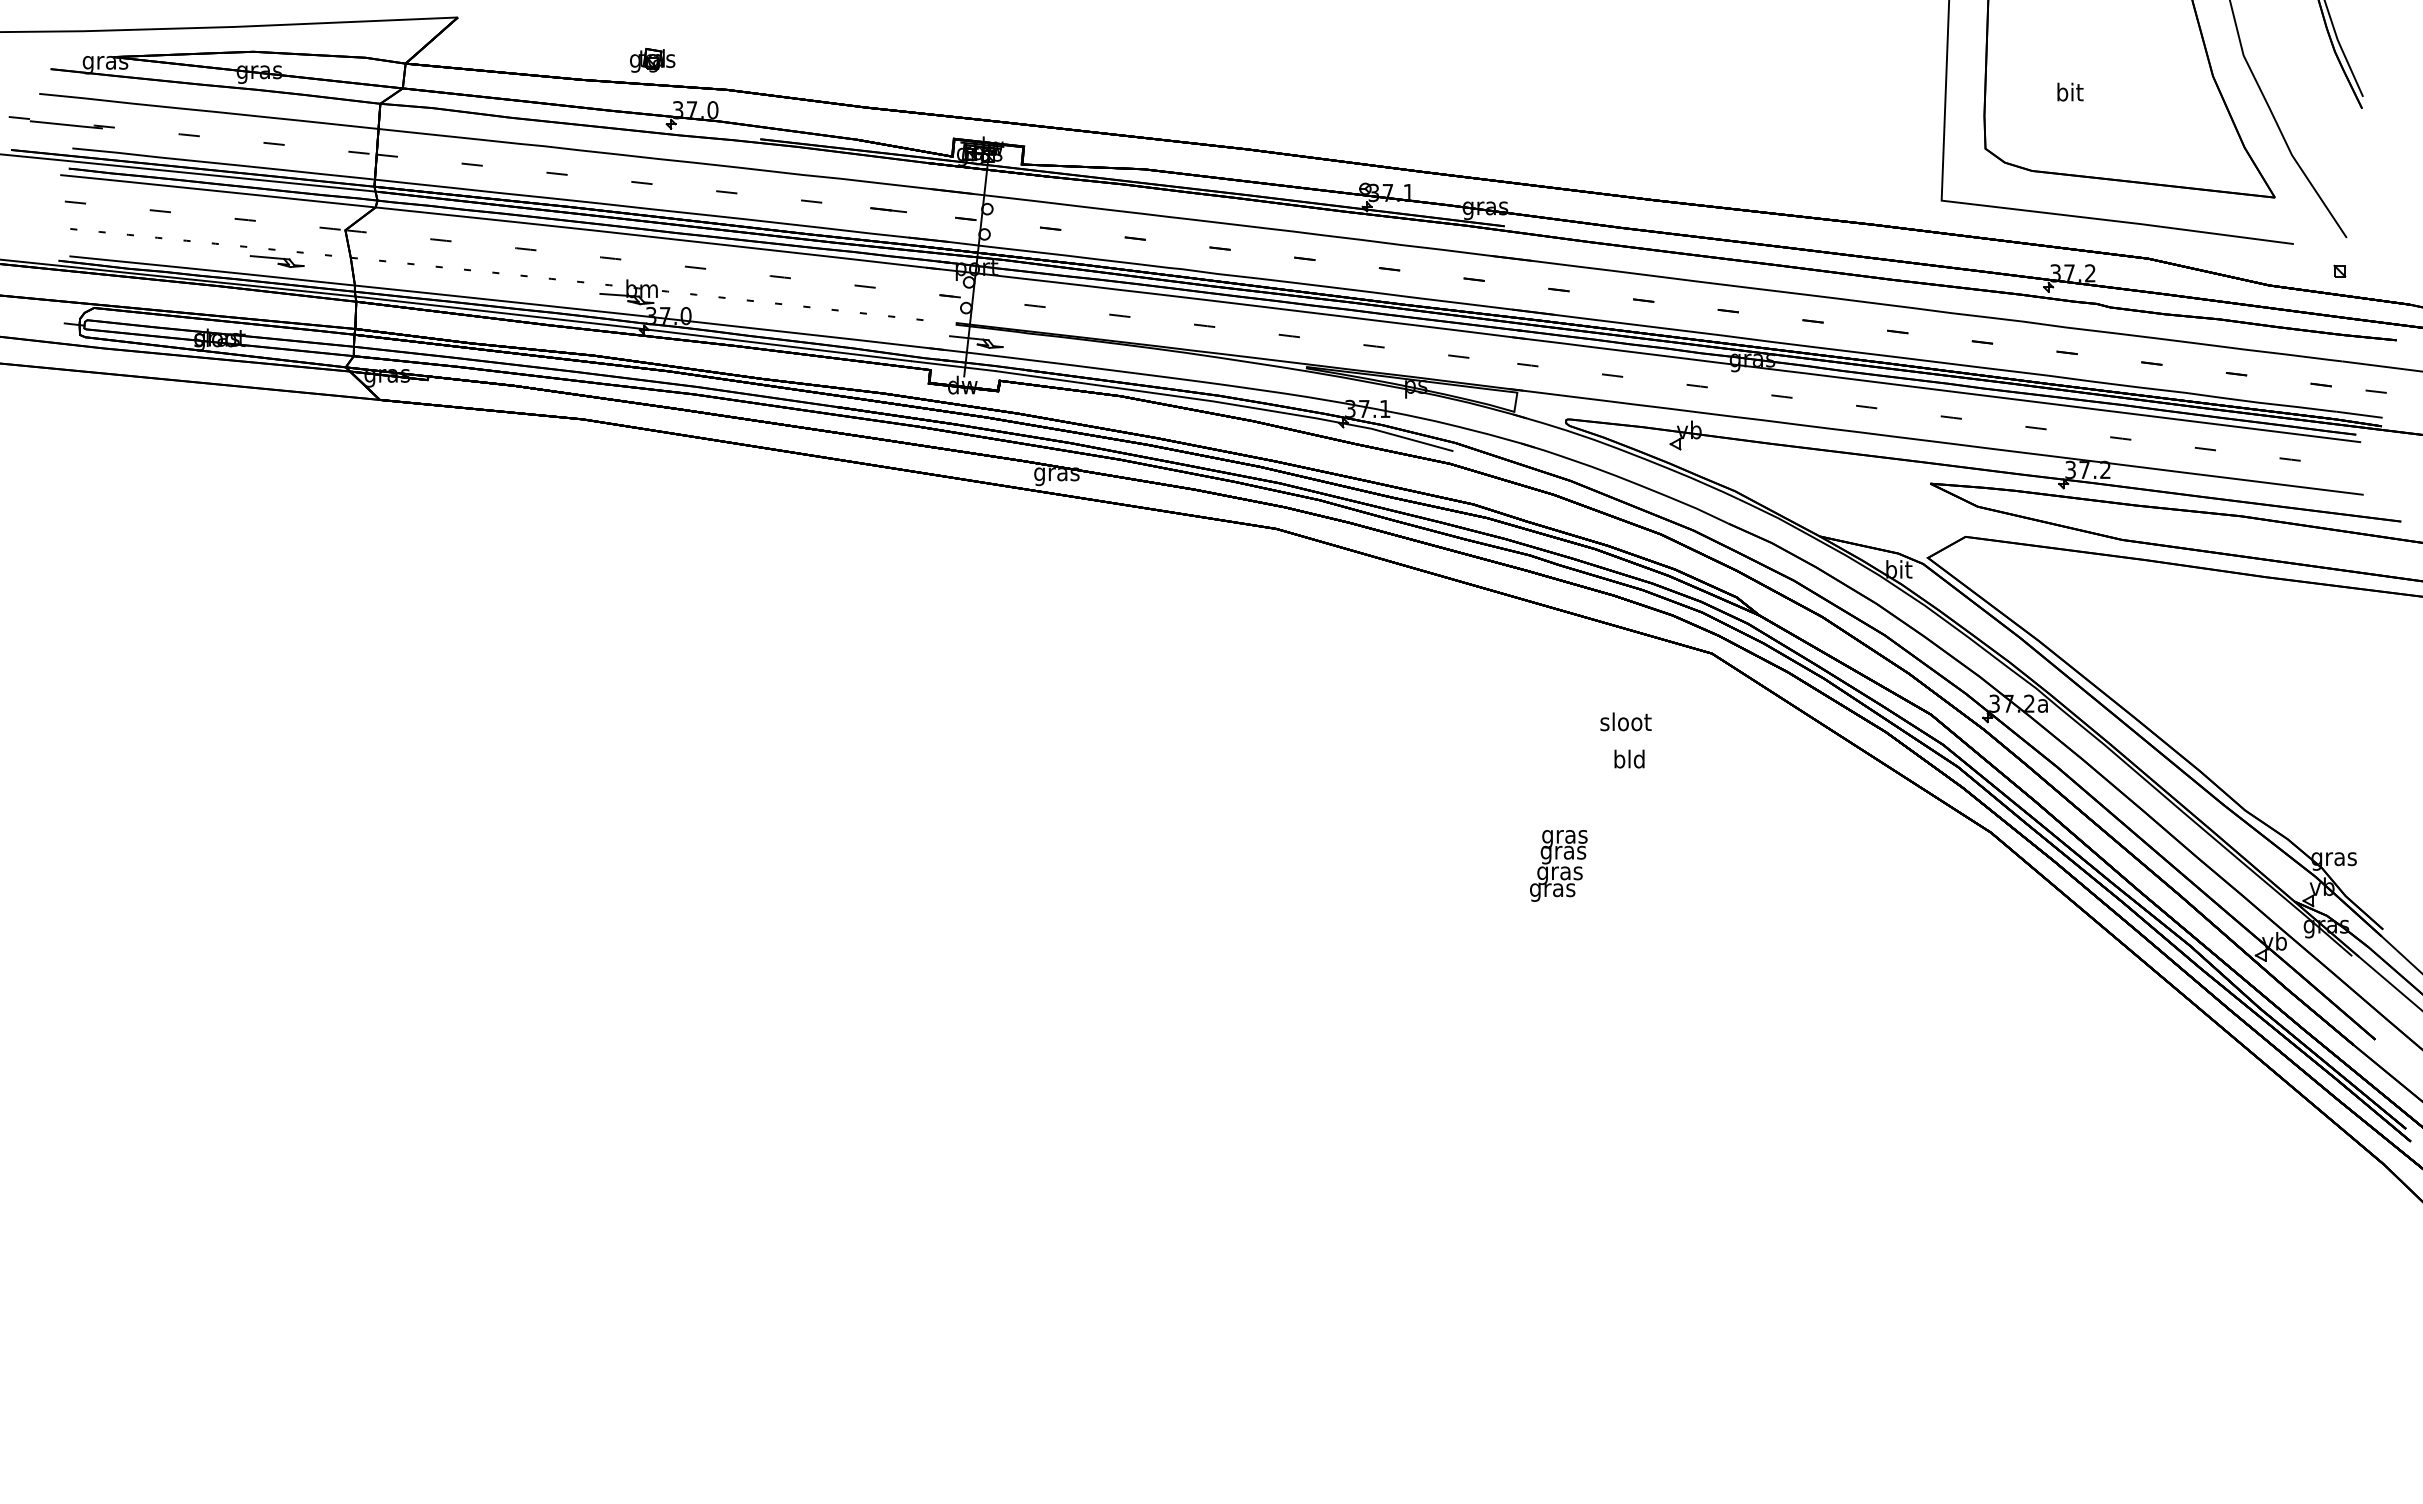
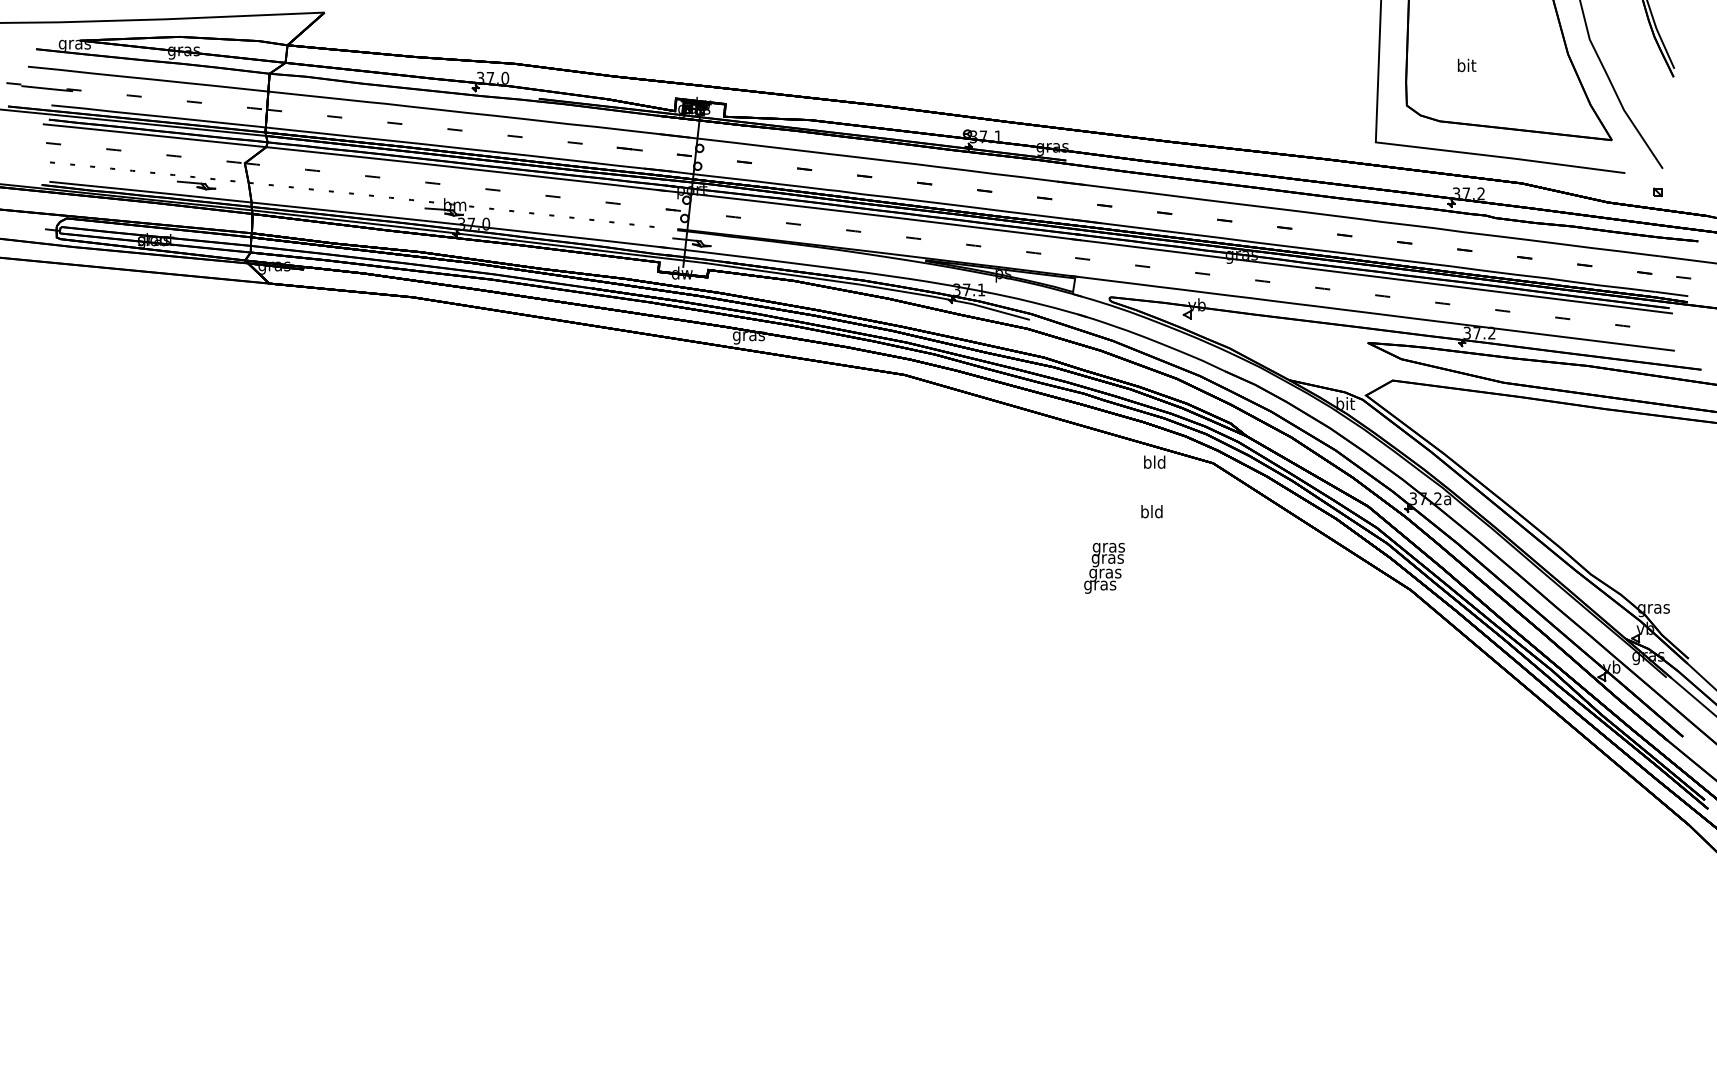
part: (652, 59) -> (462, 42), removed
text: (1625, 721) -> (1151, 511), sloot -> bld
text: (1629, 758) -> (1154, 461), moved
text: (1558, 865) -> (1104, 568), moved

